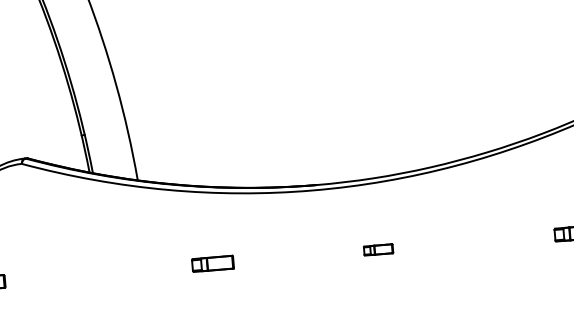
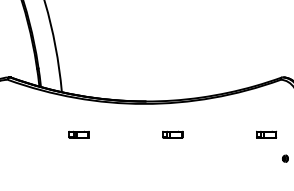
part: (377, 249) -> (172, 134), size x1.43
part: (211, 263) -> (78, 134), moved

